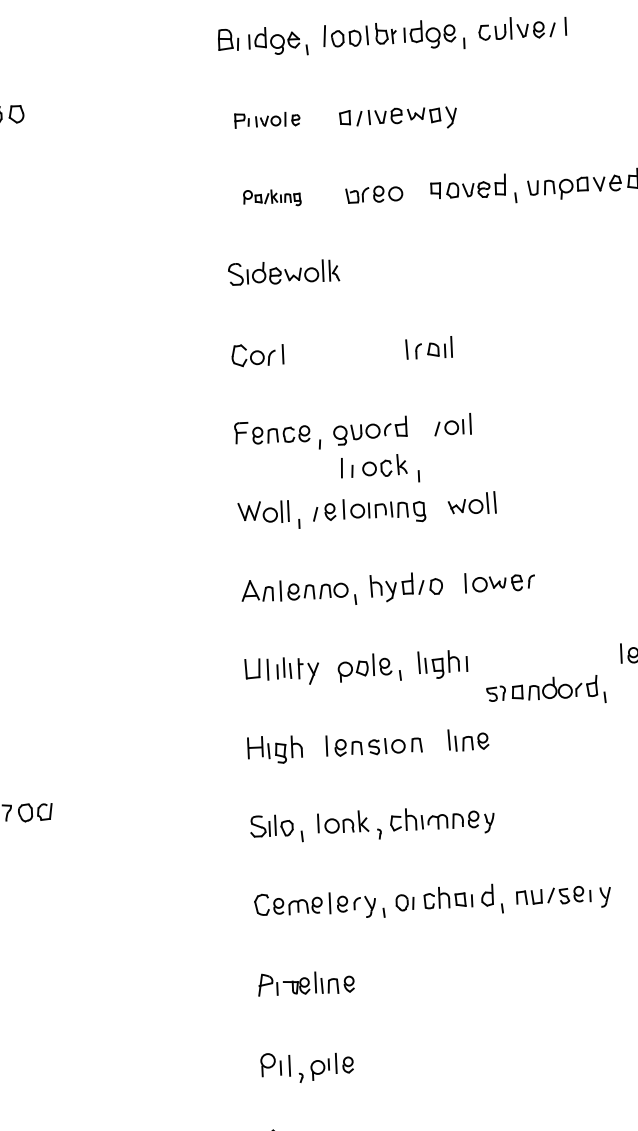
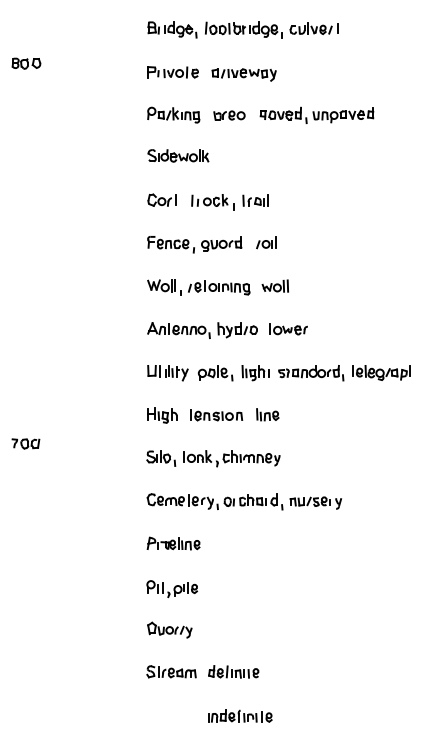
part: (266, 120) -> (172, 72), size x1.43
part: (271, 197) -> (173, 114), size x1.67
part: (379, 469) -> (212, 202), moved
part: (546, 691) -> (311, 373), moved

